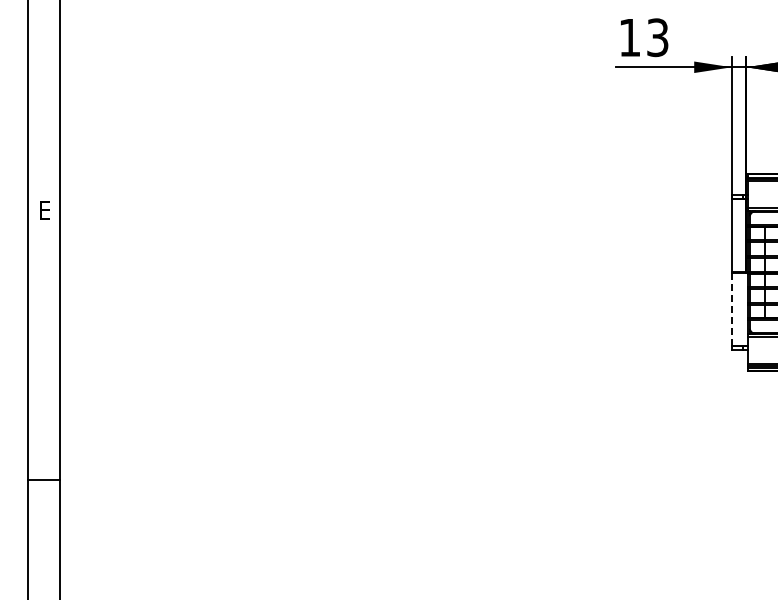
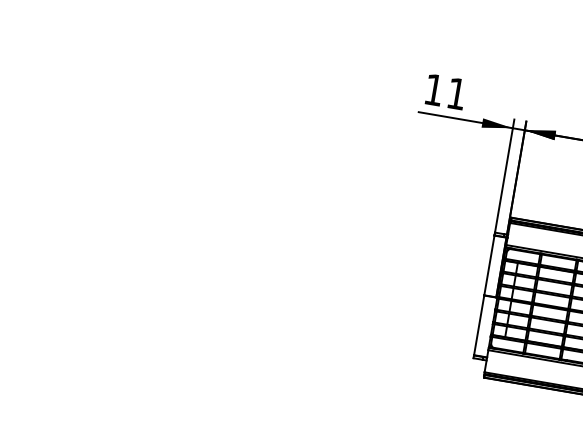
text: (657, 37) -> (456, 93), 13 -> 11
line: (731, 309) -> (479, 325), dashed -> solid

